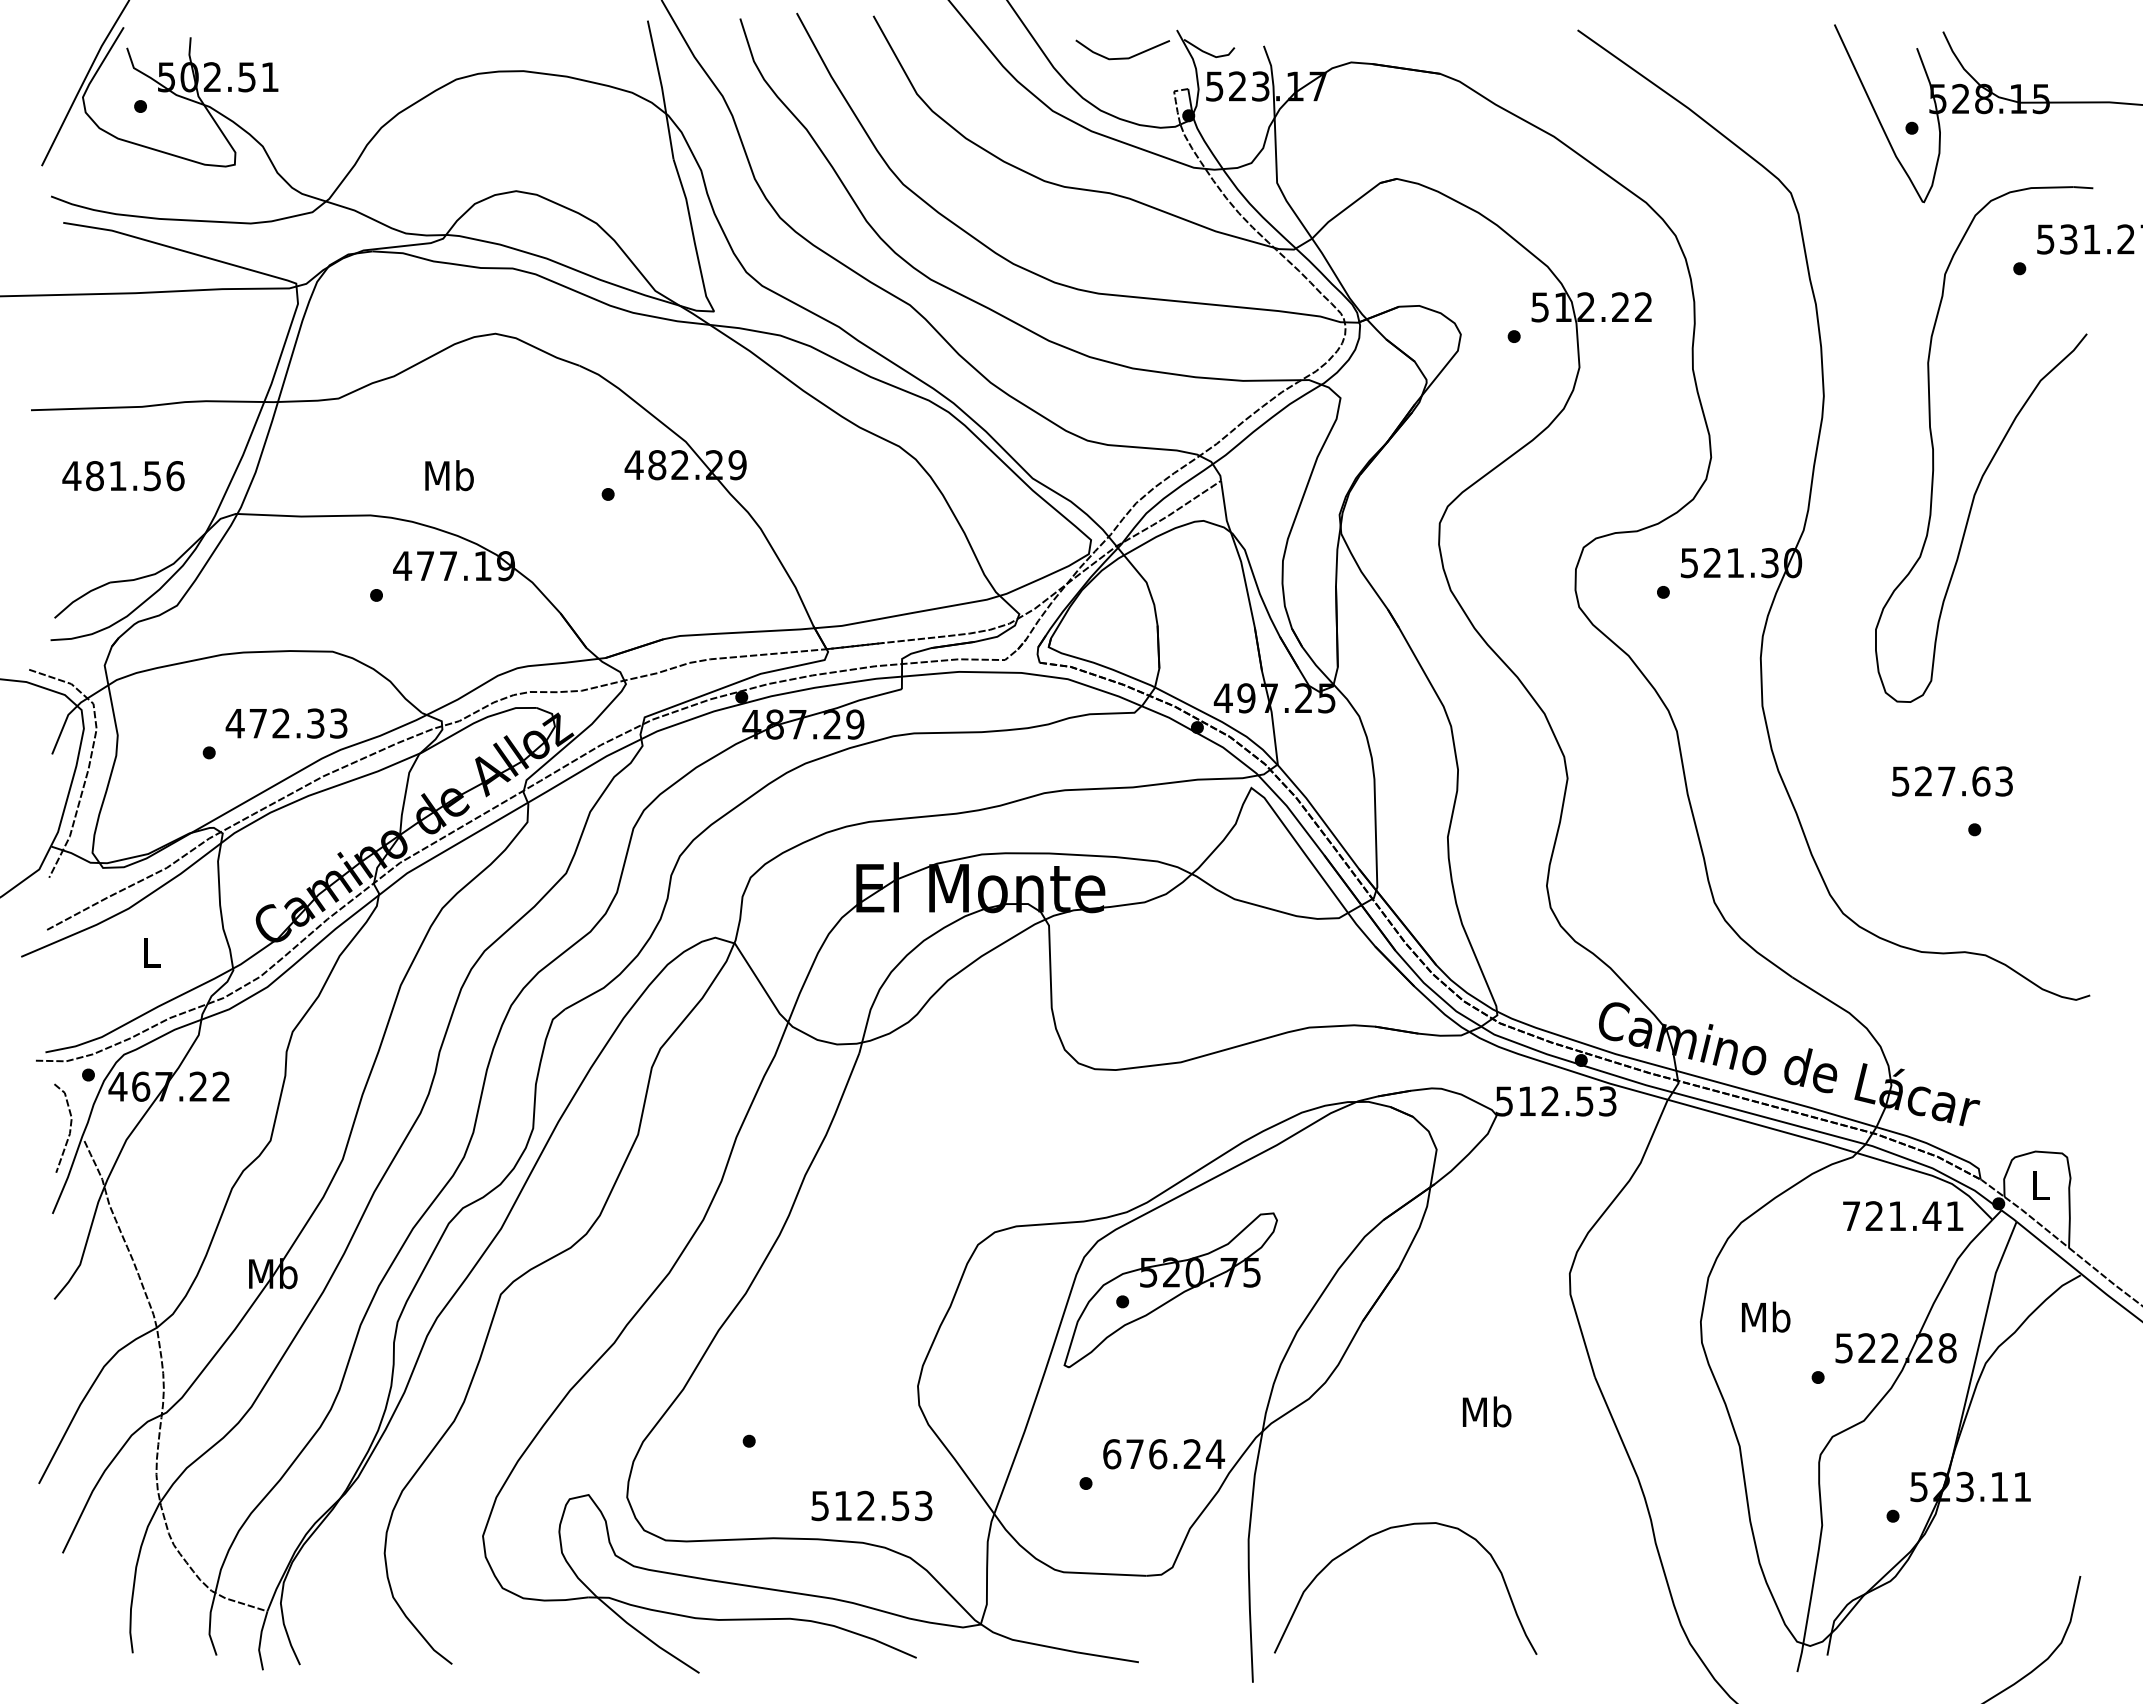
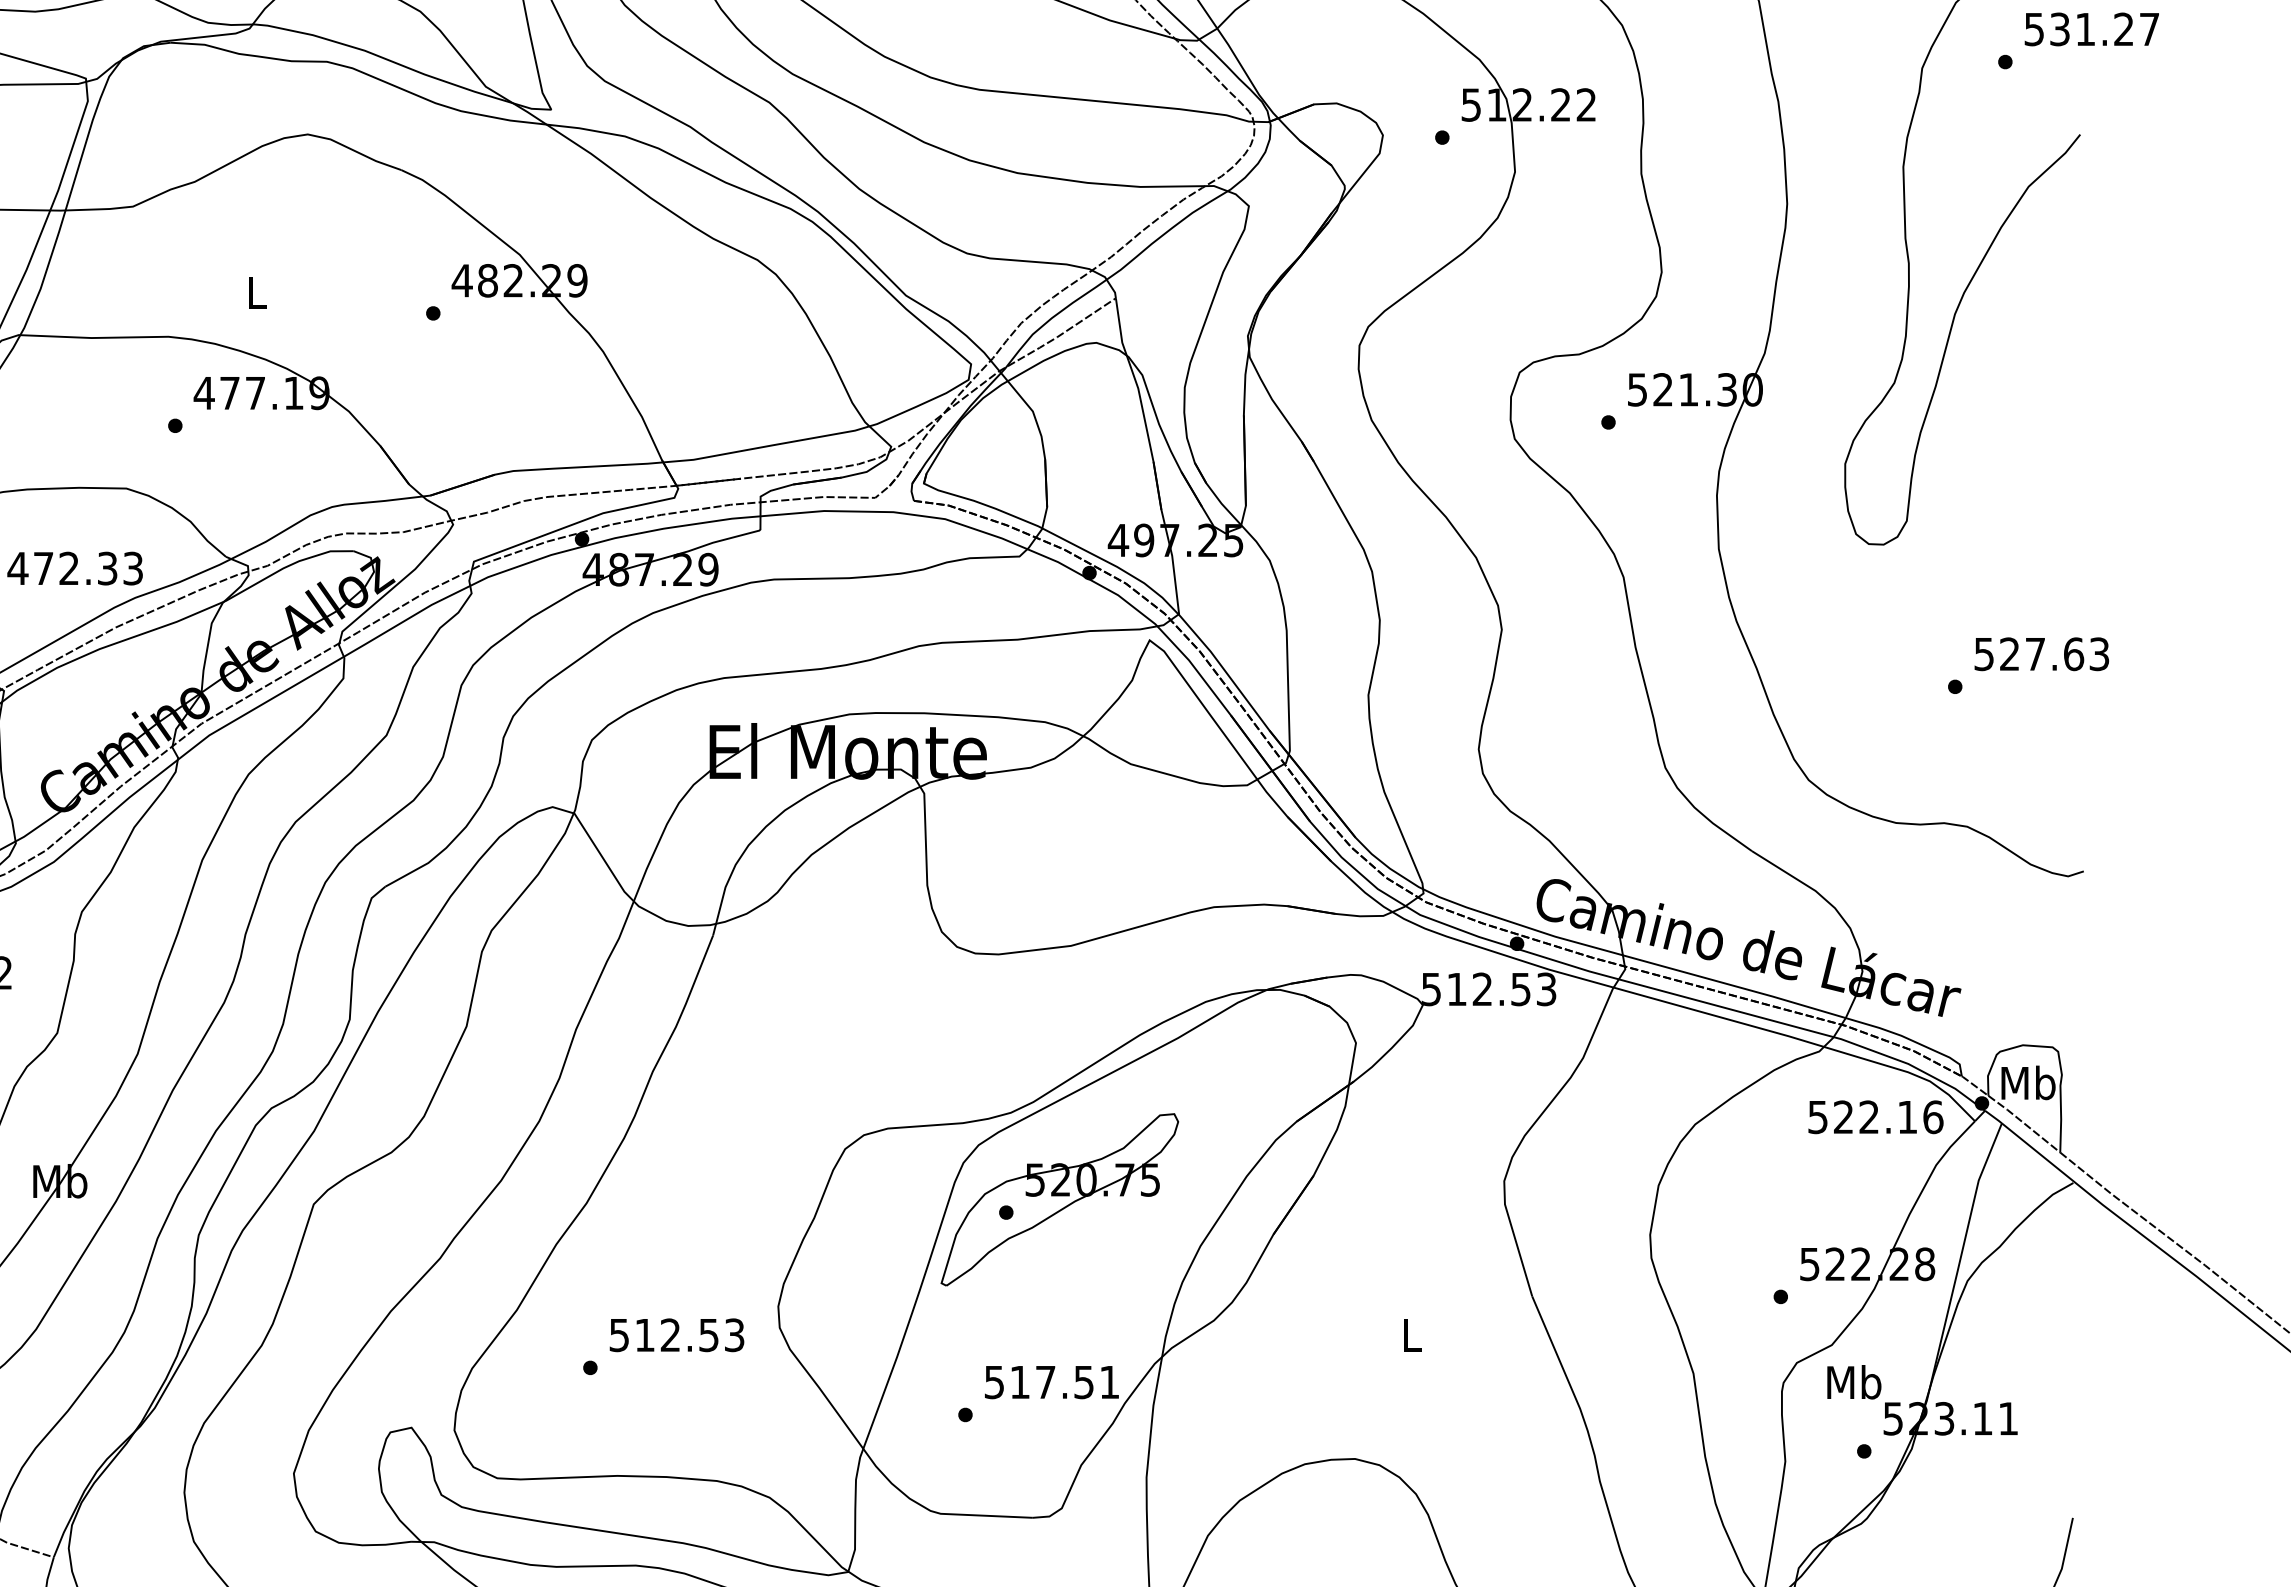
text: (449, 475) -> (256, 292), Mb -> L
text: (1952, 781) -> (2041, 654), moved
text: (2040, 1184) -> (2028, 1081), L -> Mb
text: (1903, 1216) -> (1875, 1117), 721.41 -> 522.16
text: (1766, 1316) -> (1854, 1381), moved
text: (1486, 1411) -> (1411, 1334), Mb -> L
text: (1164, 1454) -> (1052, 1382), 676.24 -> 517.51
text: (871, 1505) -> (676, 1334), moved

